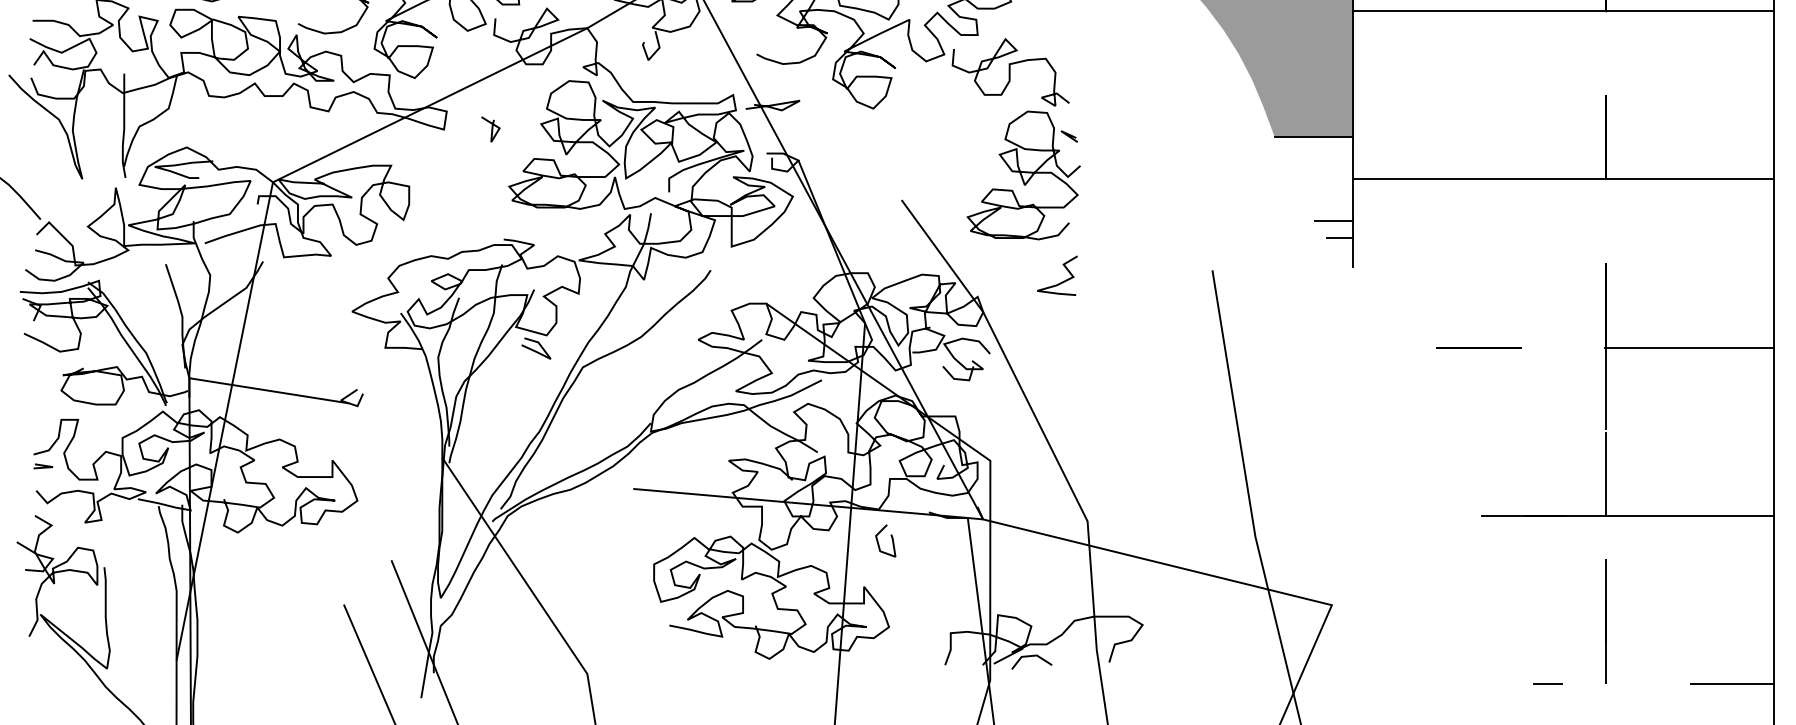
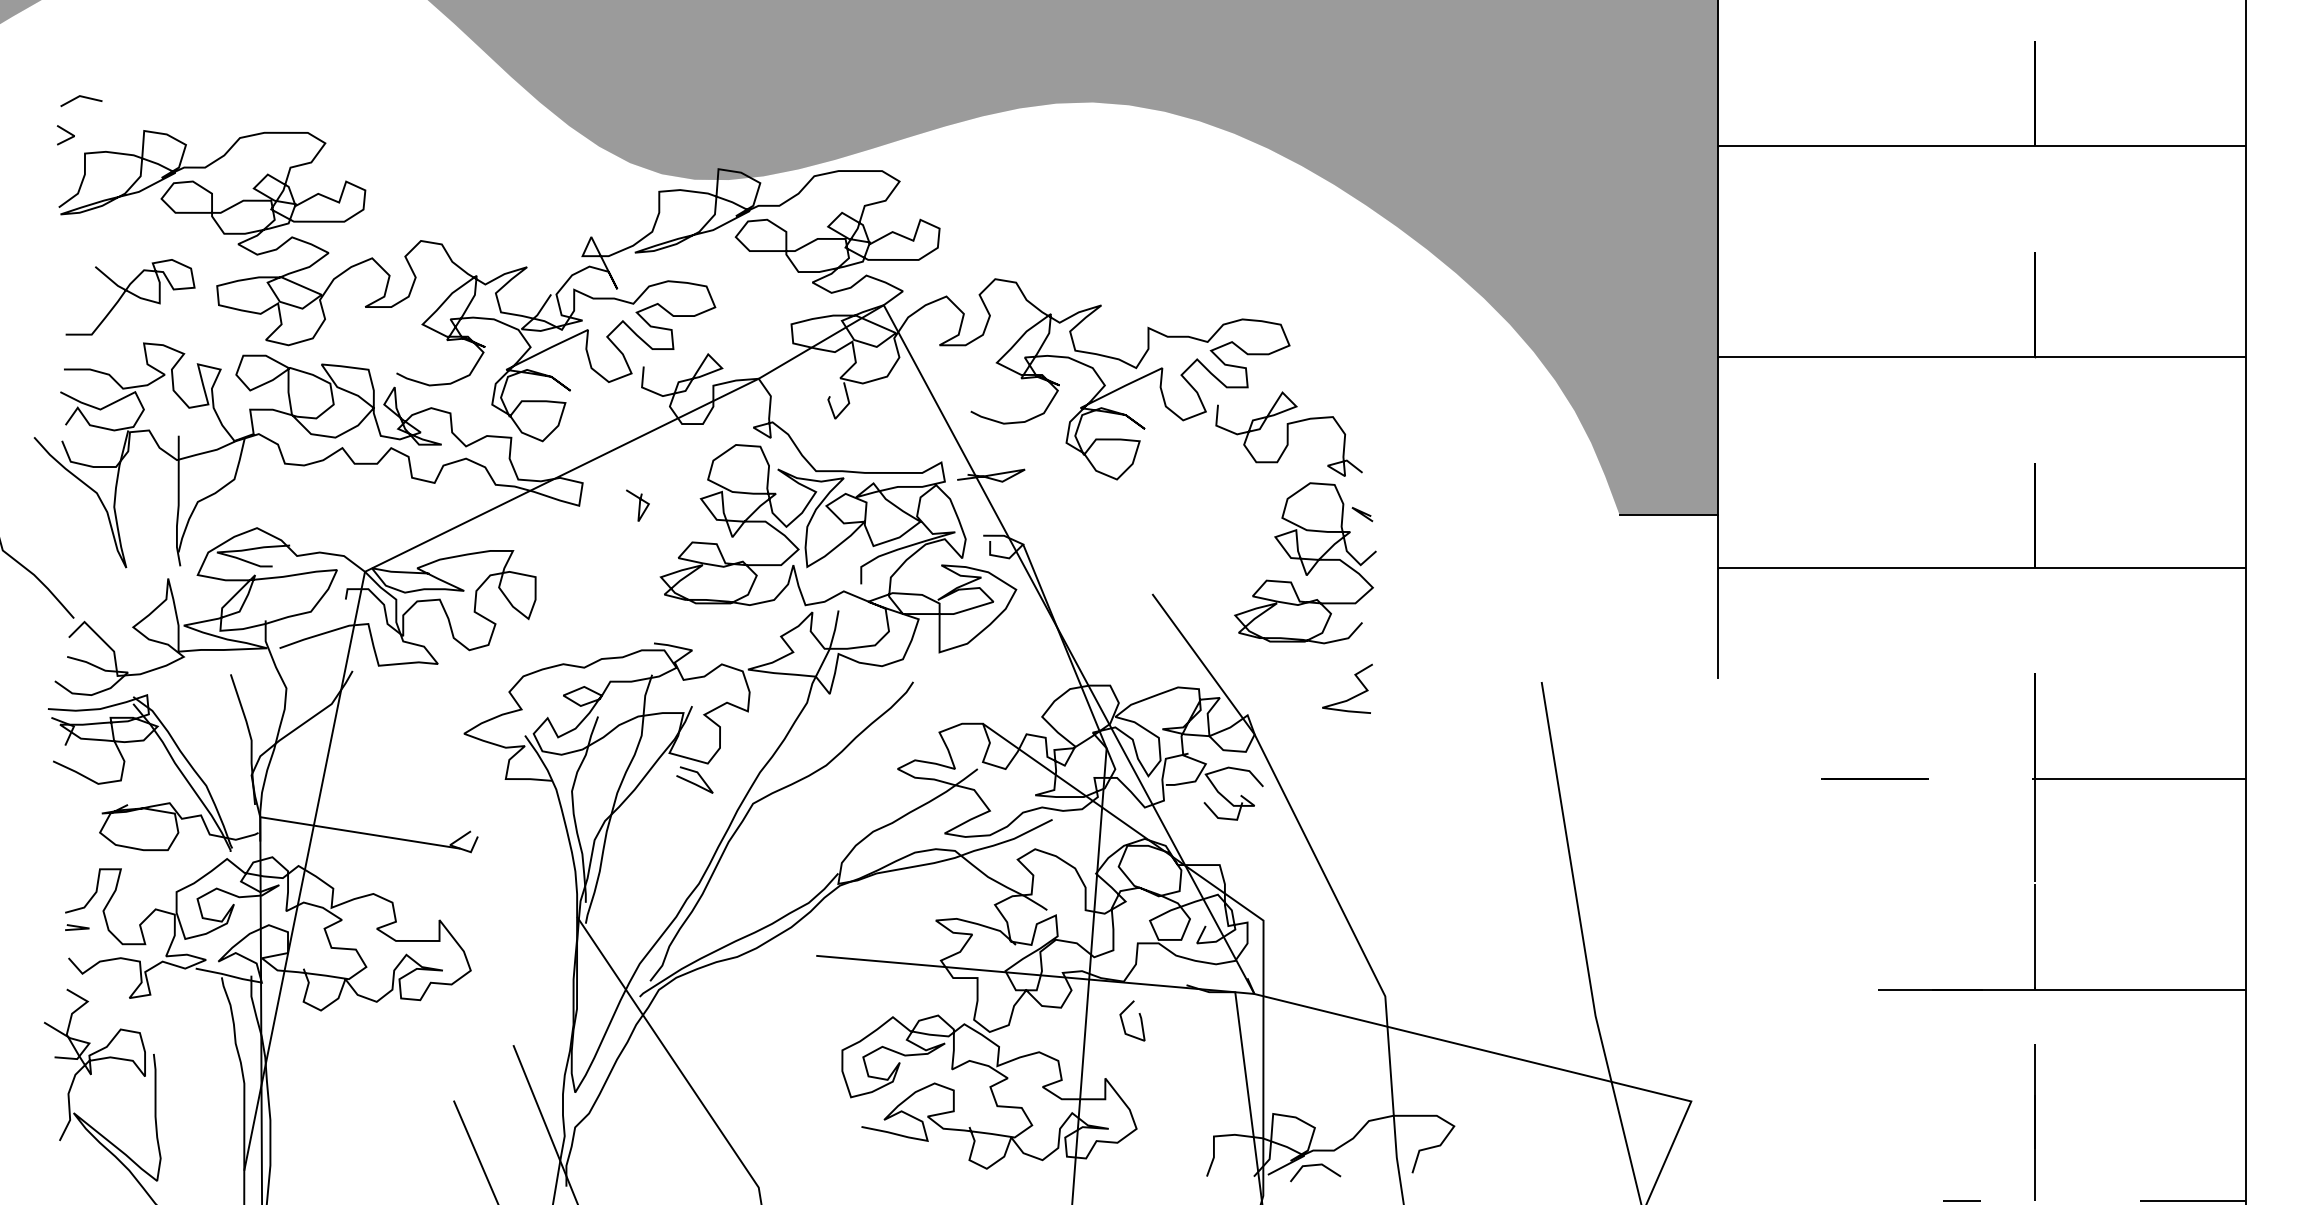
line: (1333, 221) -> (1693, 620), removed
line: (1340, 237) -> (1701, 641), removed

